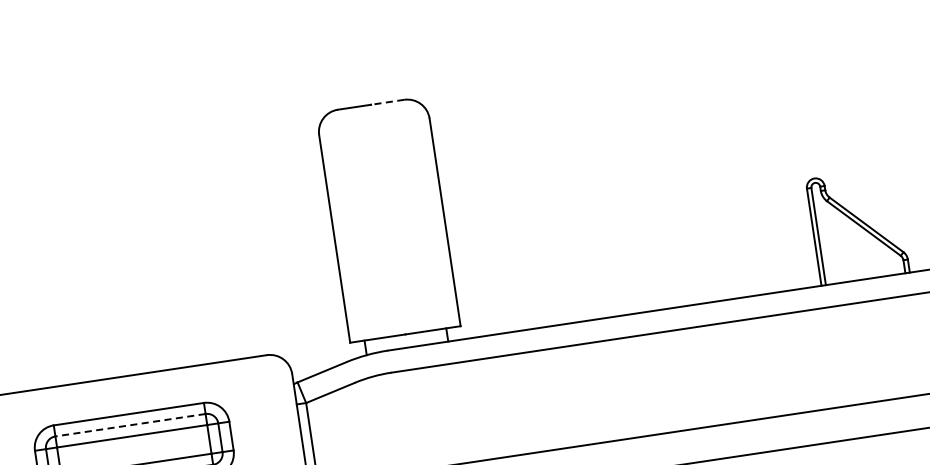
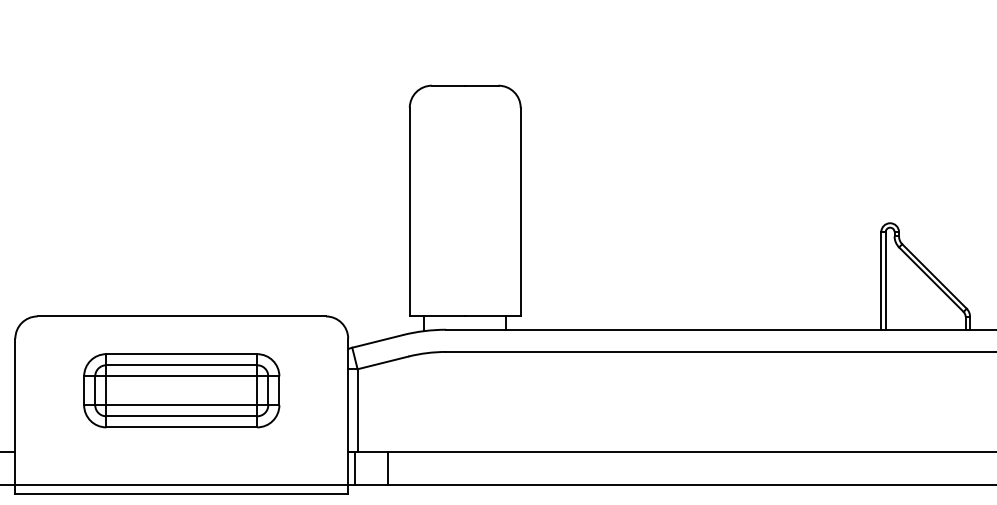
line: (387, 102) -> (481, 85), dashed -> solid
line: (130, 425) -> (181, 365), dashed -> solid

